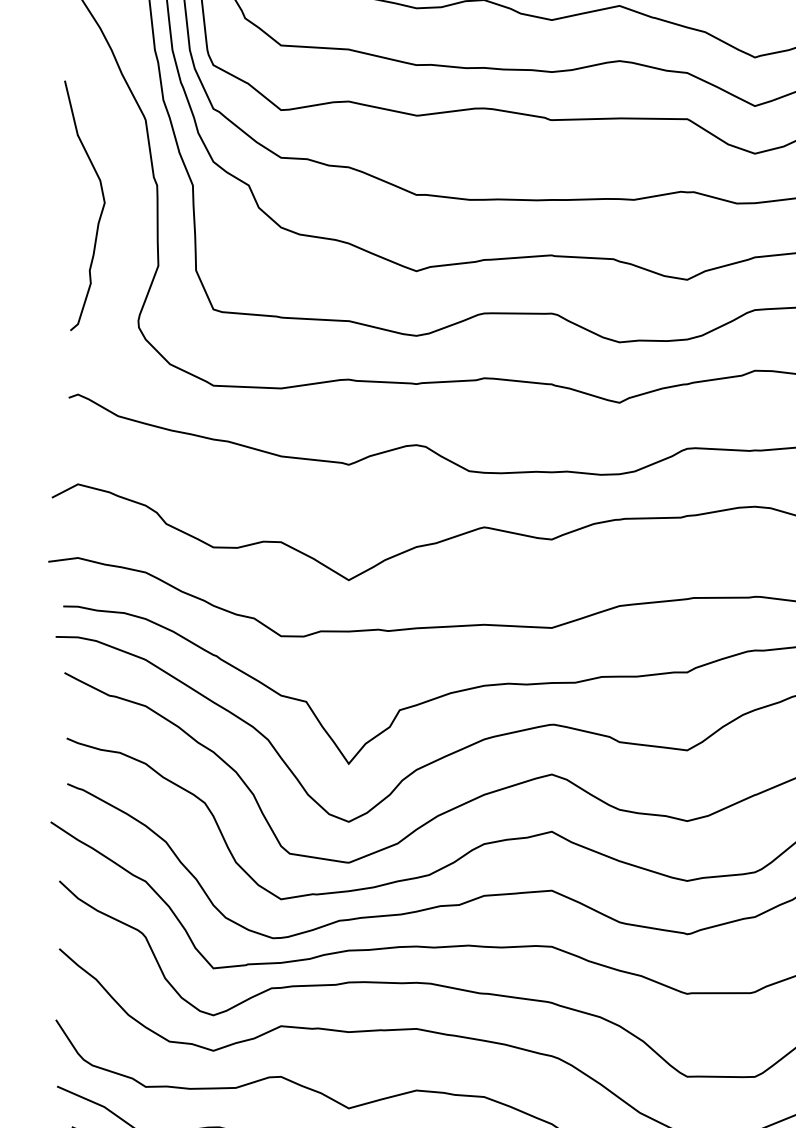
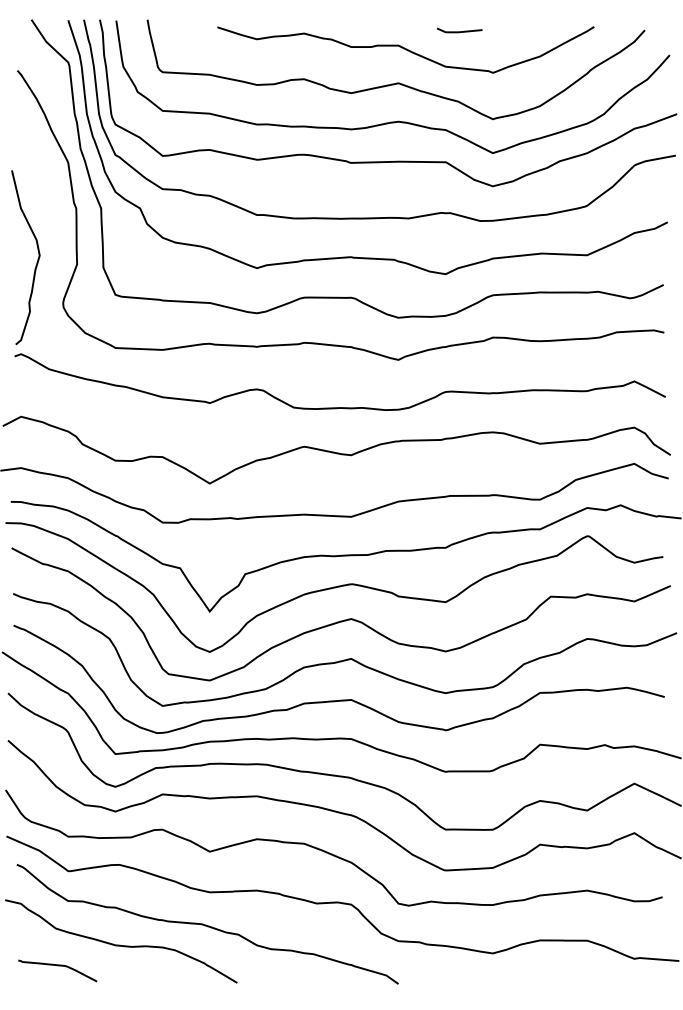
curve: (100, 212) -> (36, 262), moved

